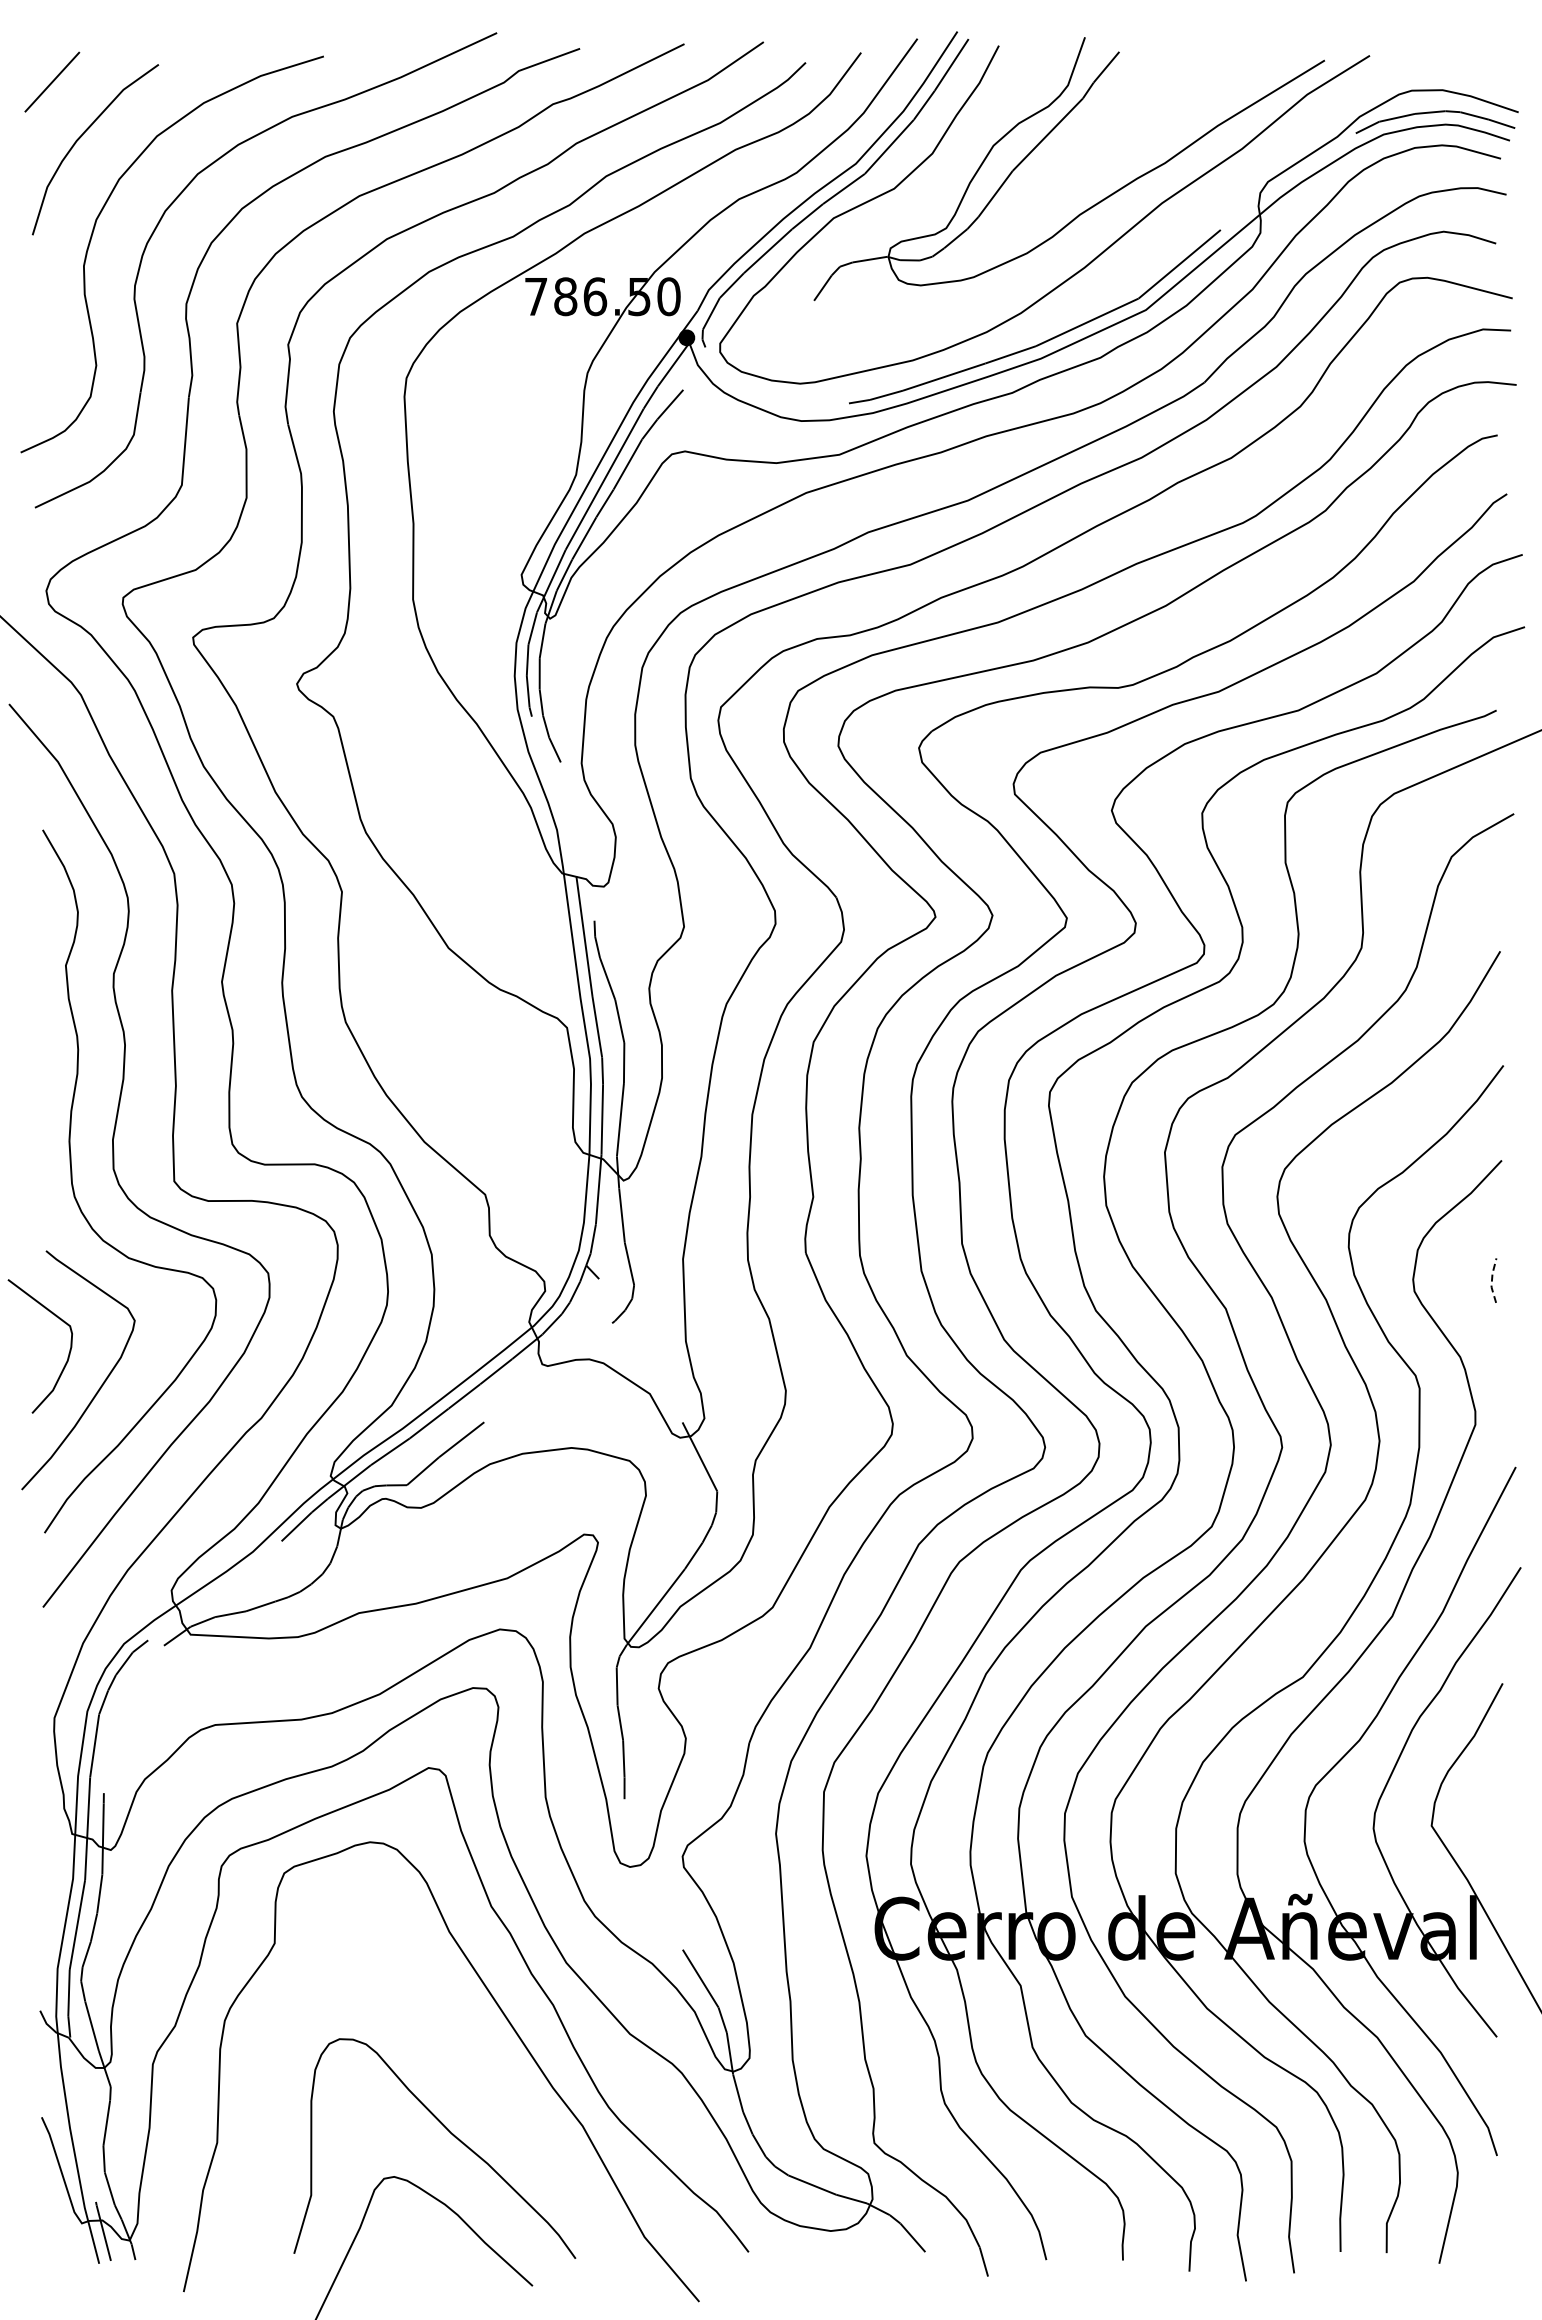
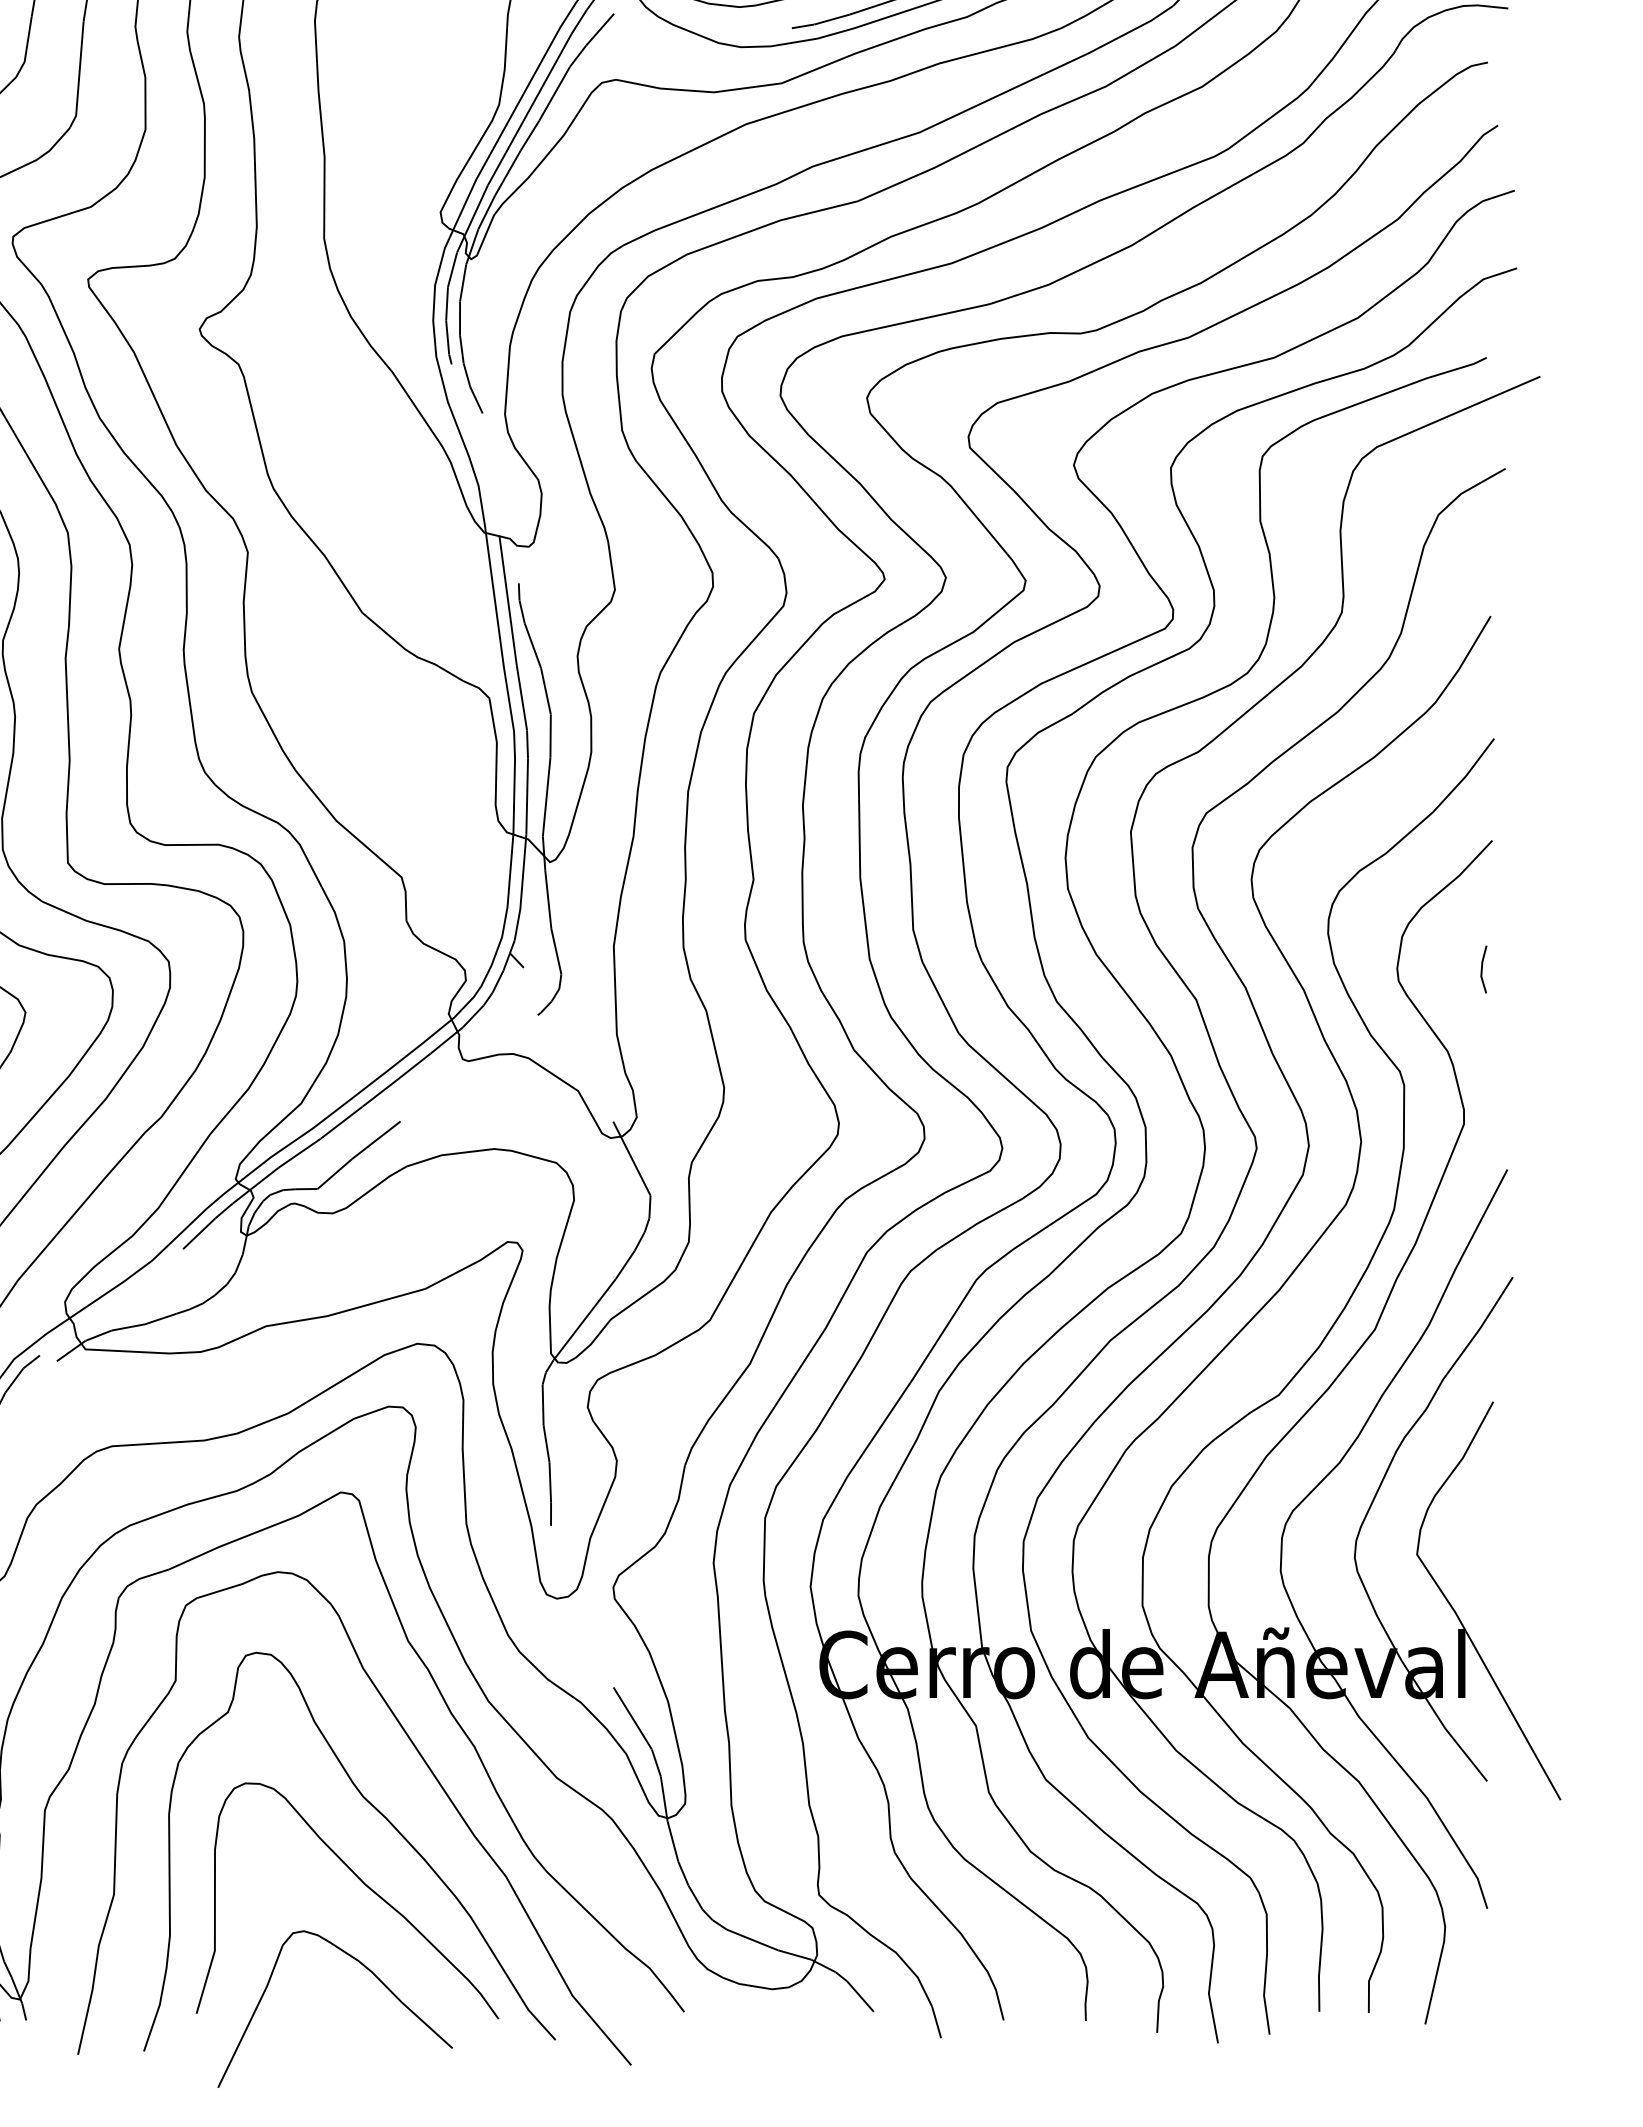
line: (1491, 1280) -> (1481, 969), dashed -> solid
curve: (463, 2066) -> (378, 1812), added

